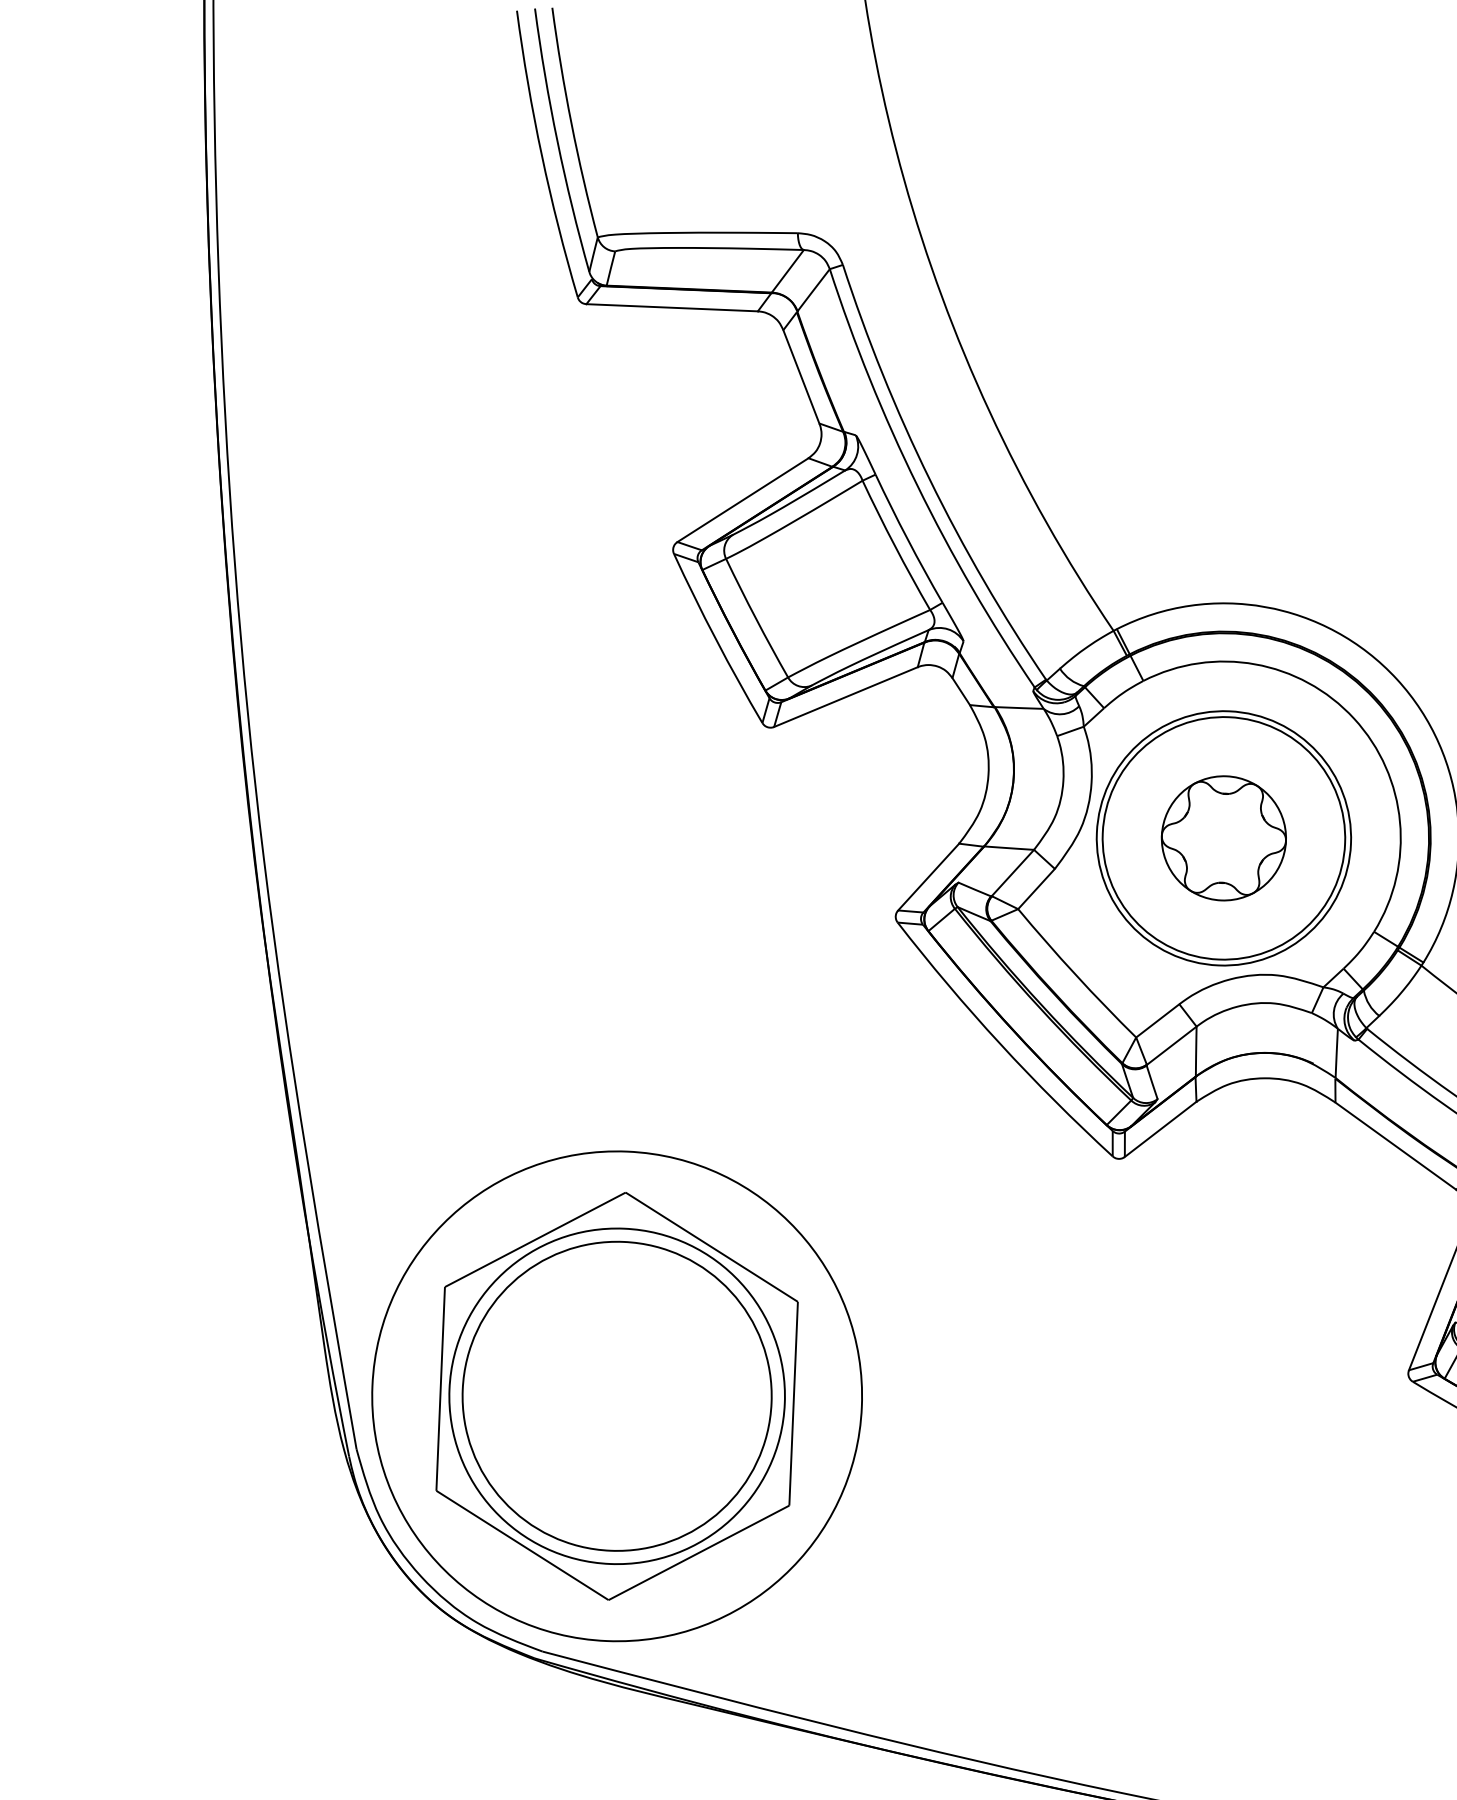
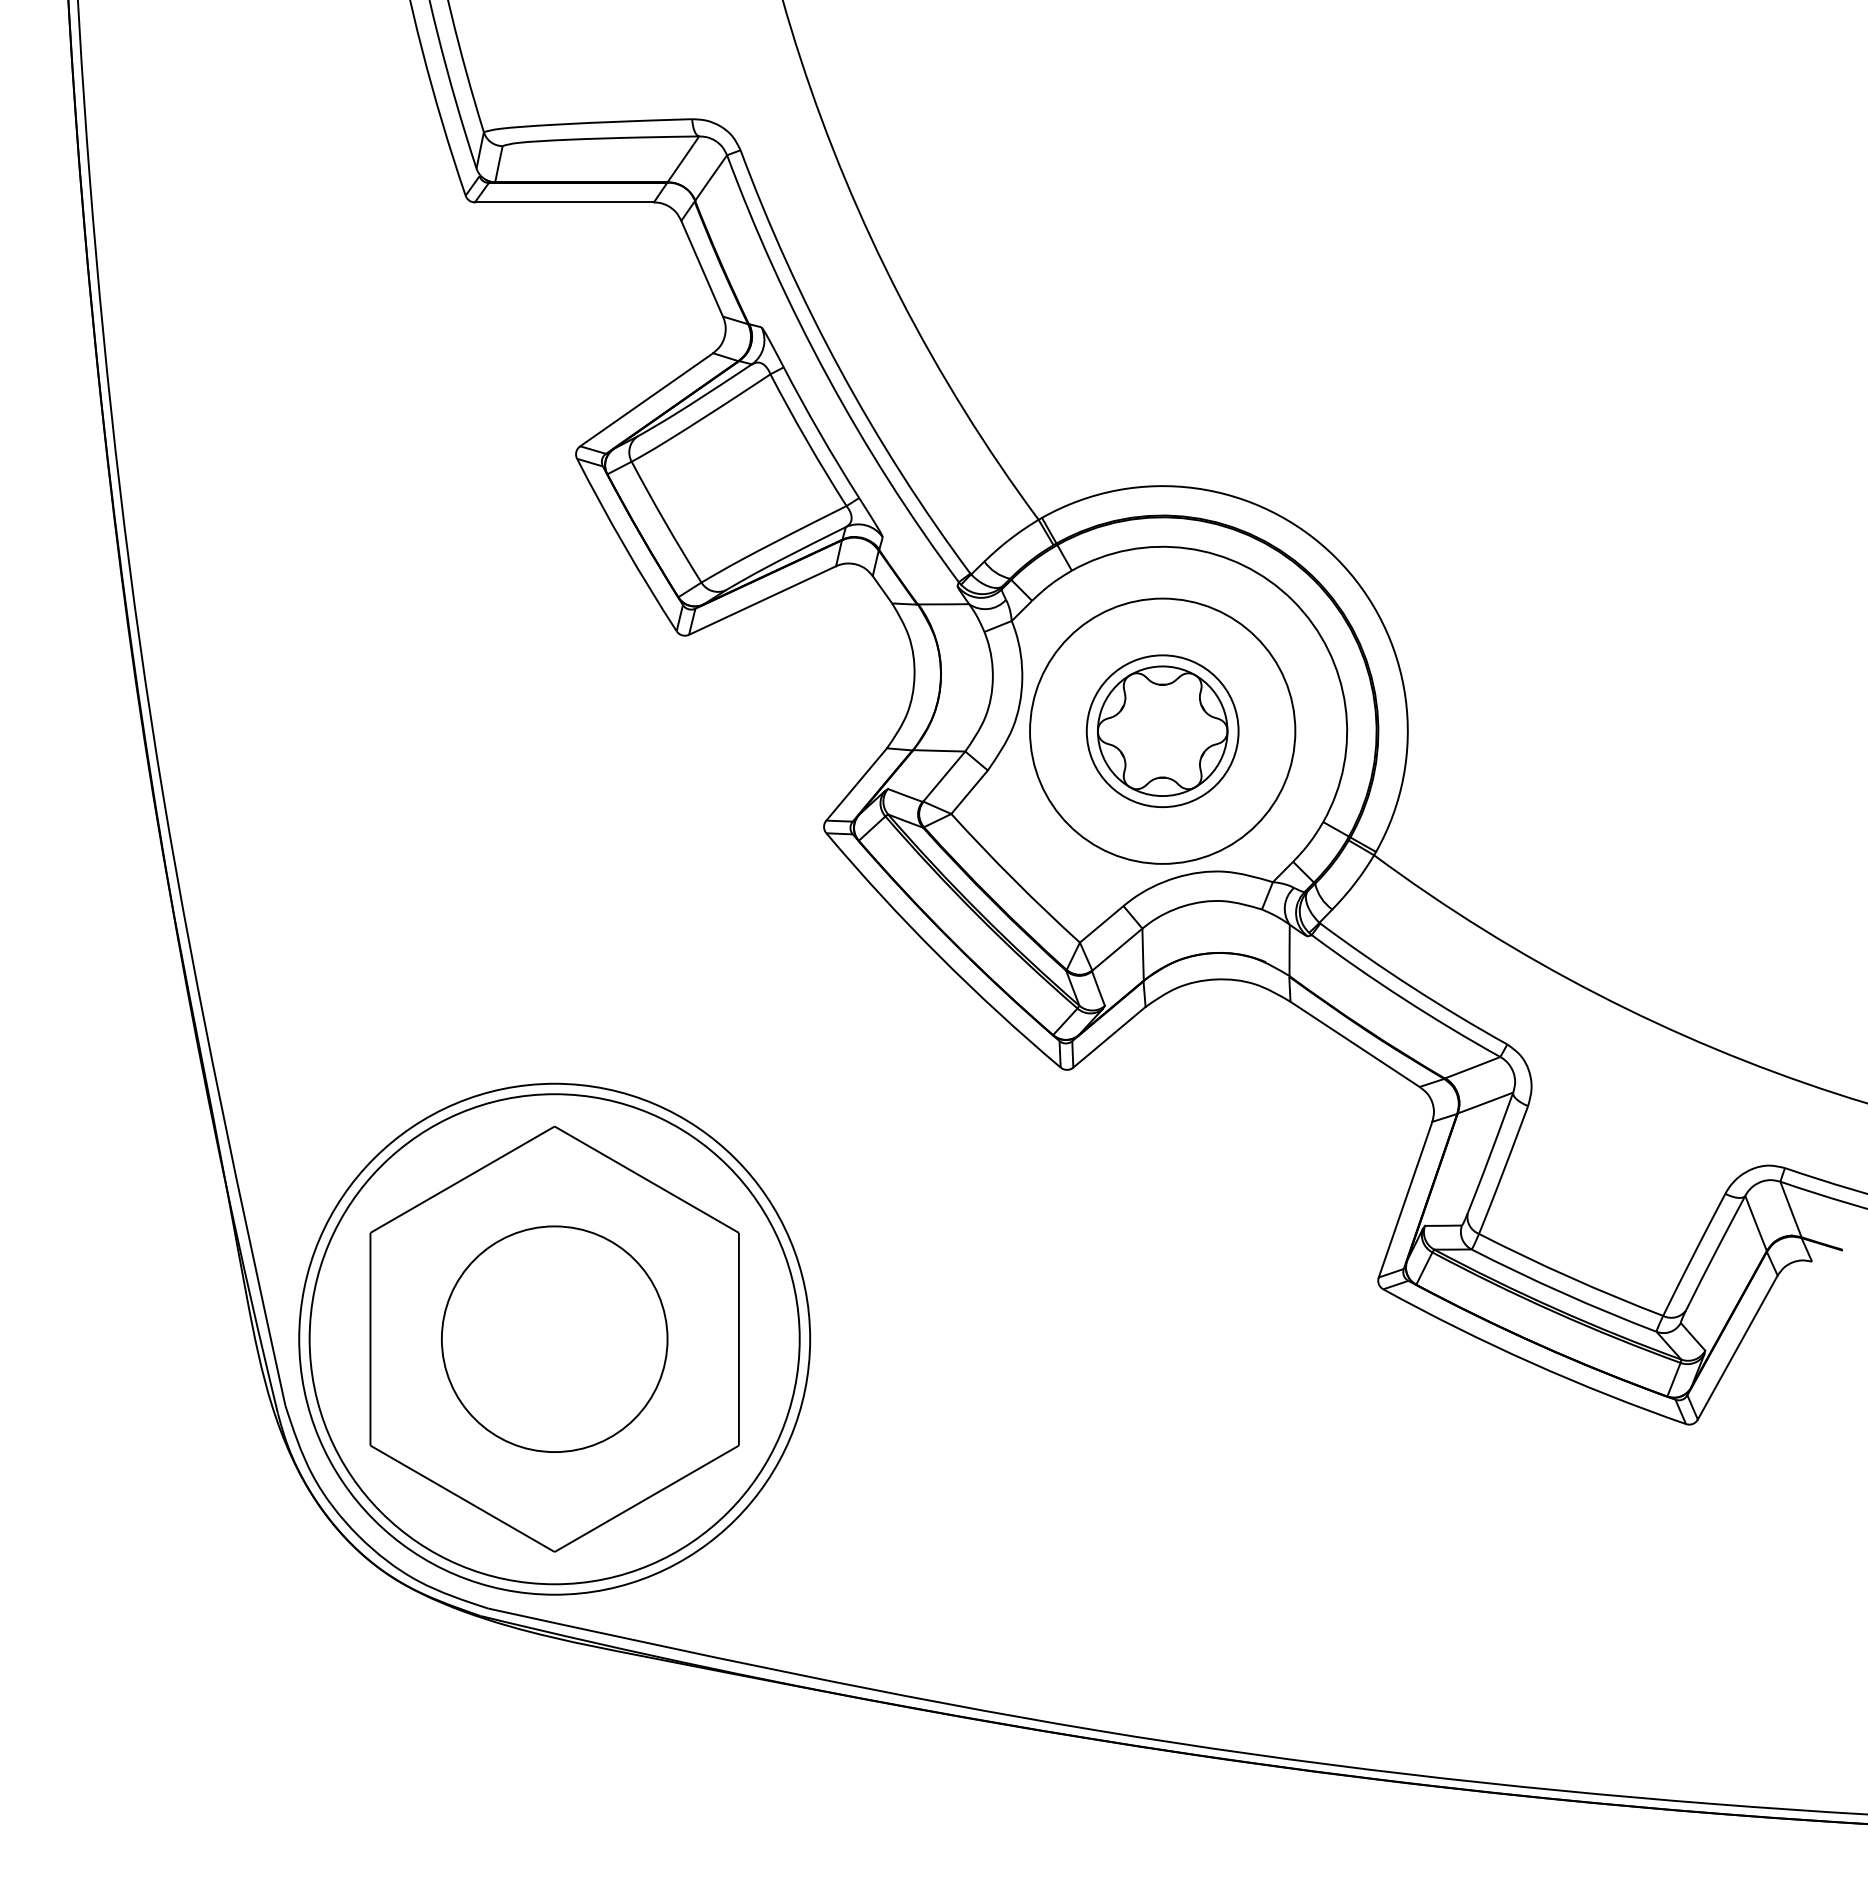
circle: (1223, 837) -> (1162, 730), size x0.6
circle: (616, 1396) -> (554, 1339), size x0.7
circle: (616, 1396) -> (554, 1339), size x1.4

